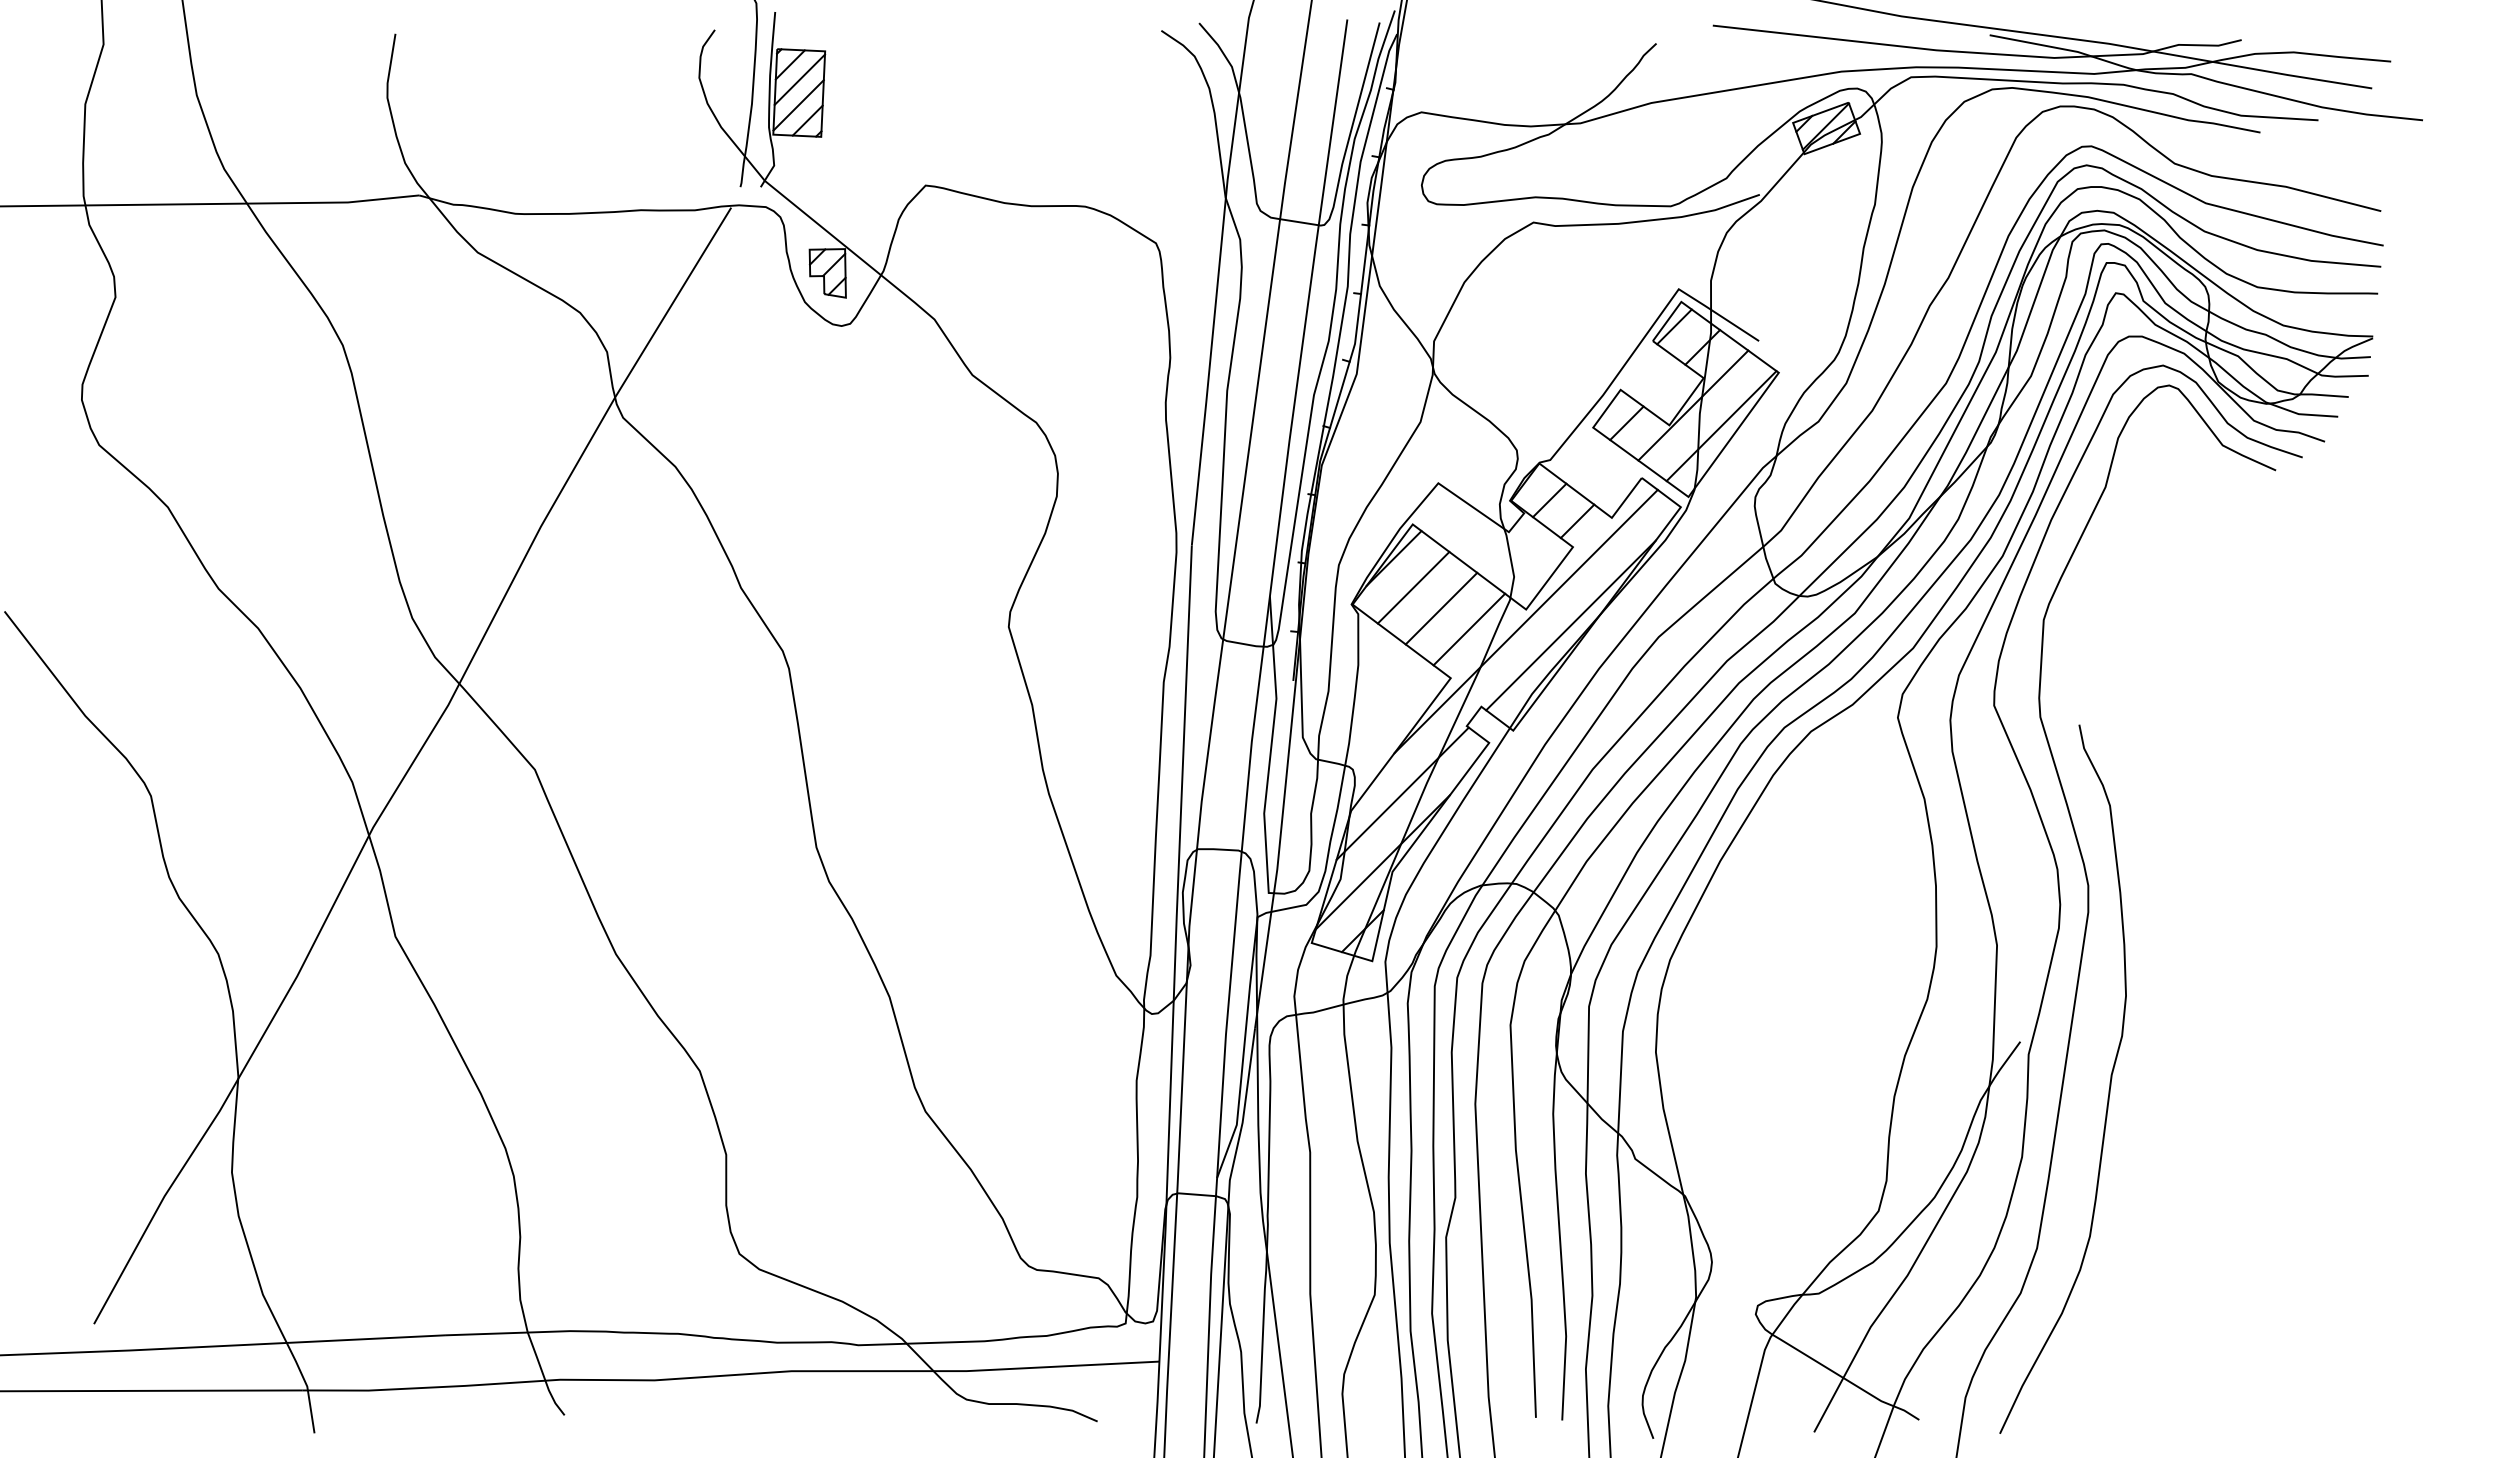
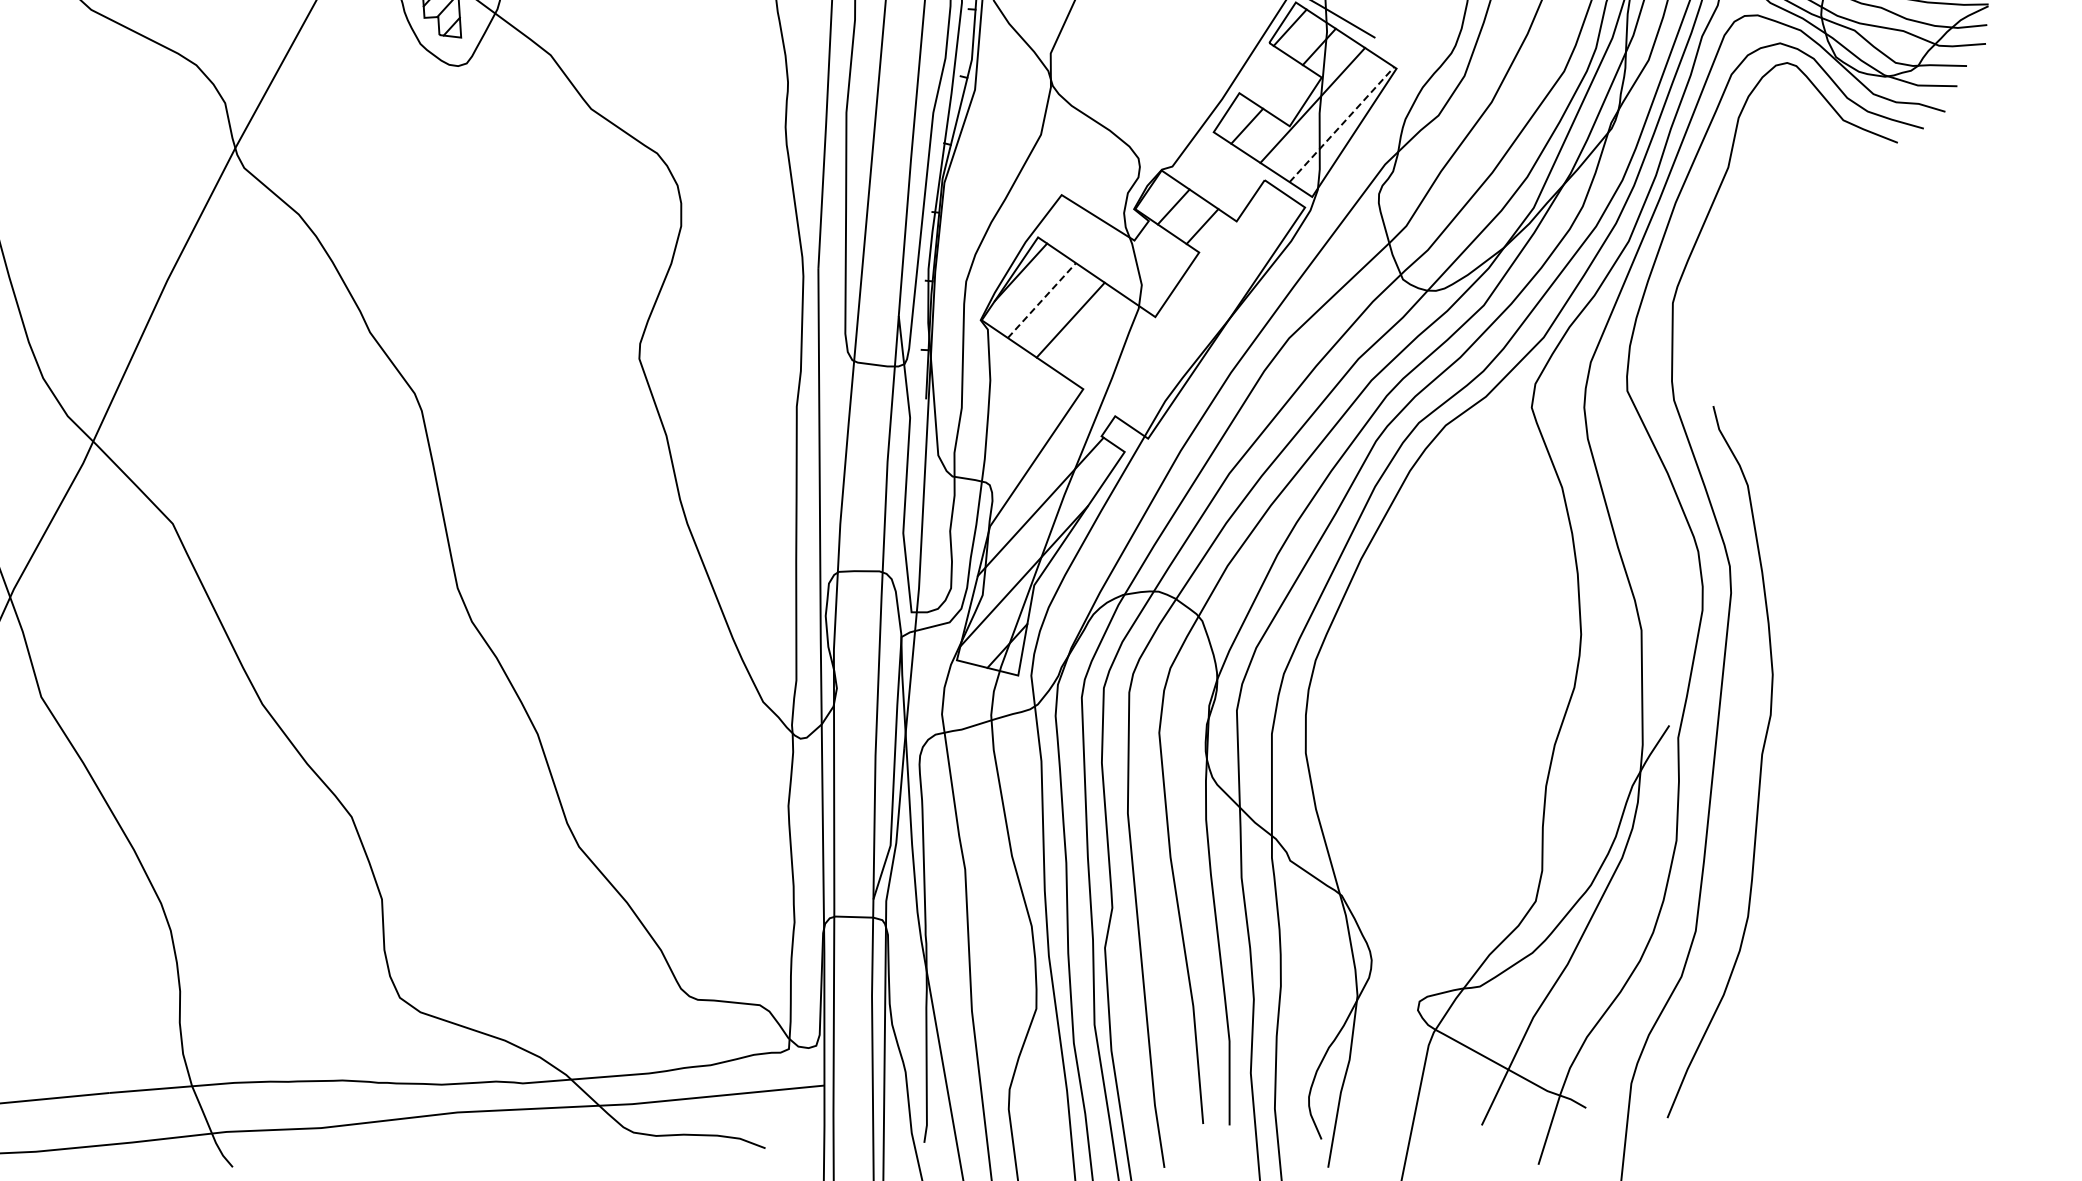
line: (1721, 426) -> (1341, 125), solid -> dashed
line: (1413, 587) -> (1041, 300), solid -> dashed
line: (1525, 621) -> (1155, 329), removed
line: (1570, 625) -> (1200, 330), removed
line: (1469, 629) -> (1099, 339), removed

